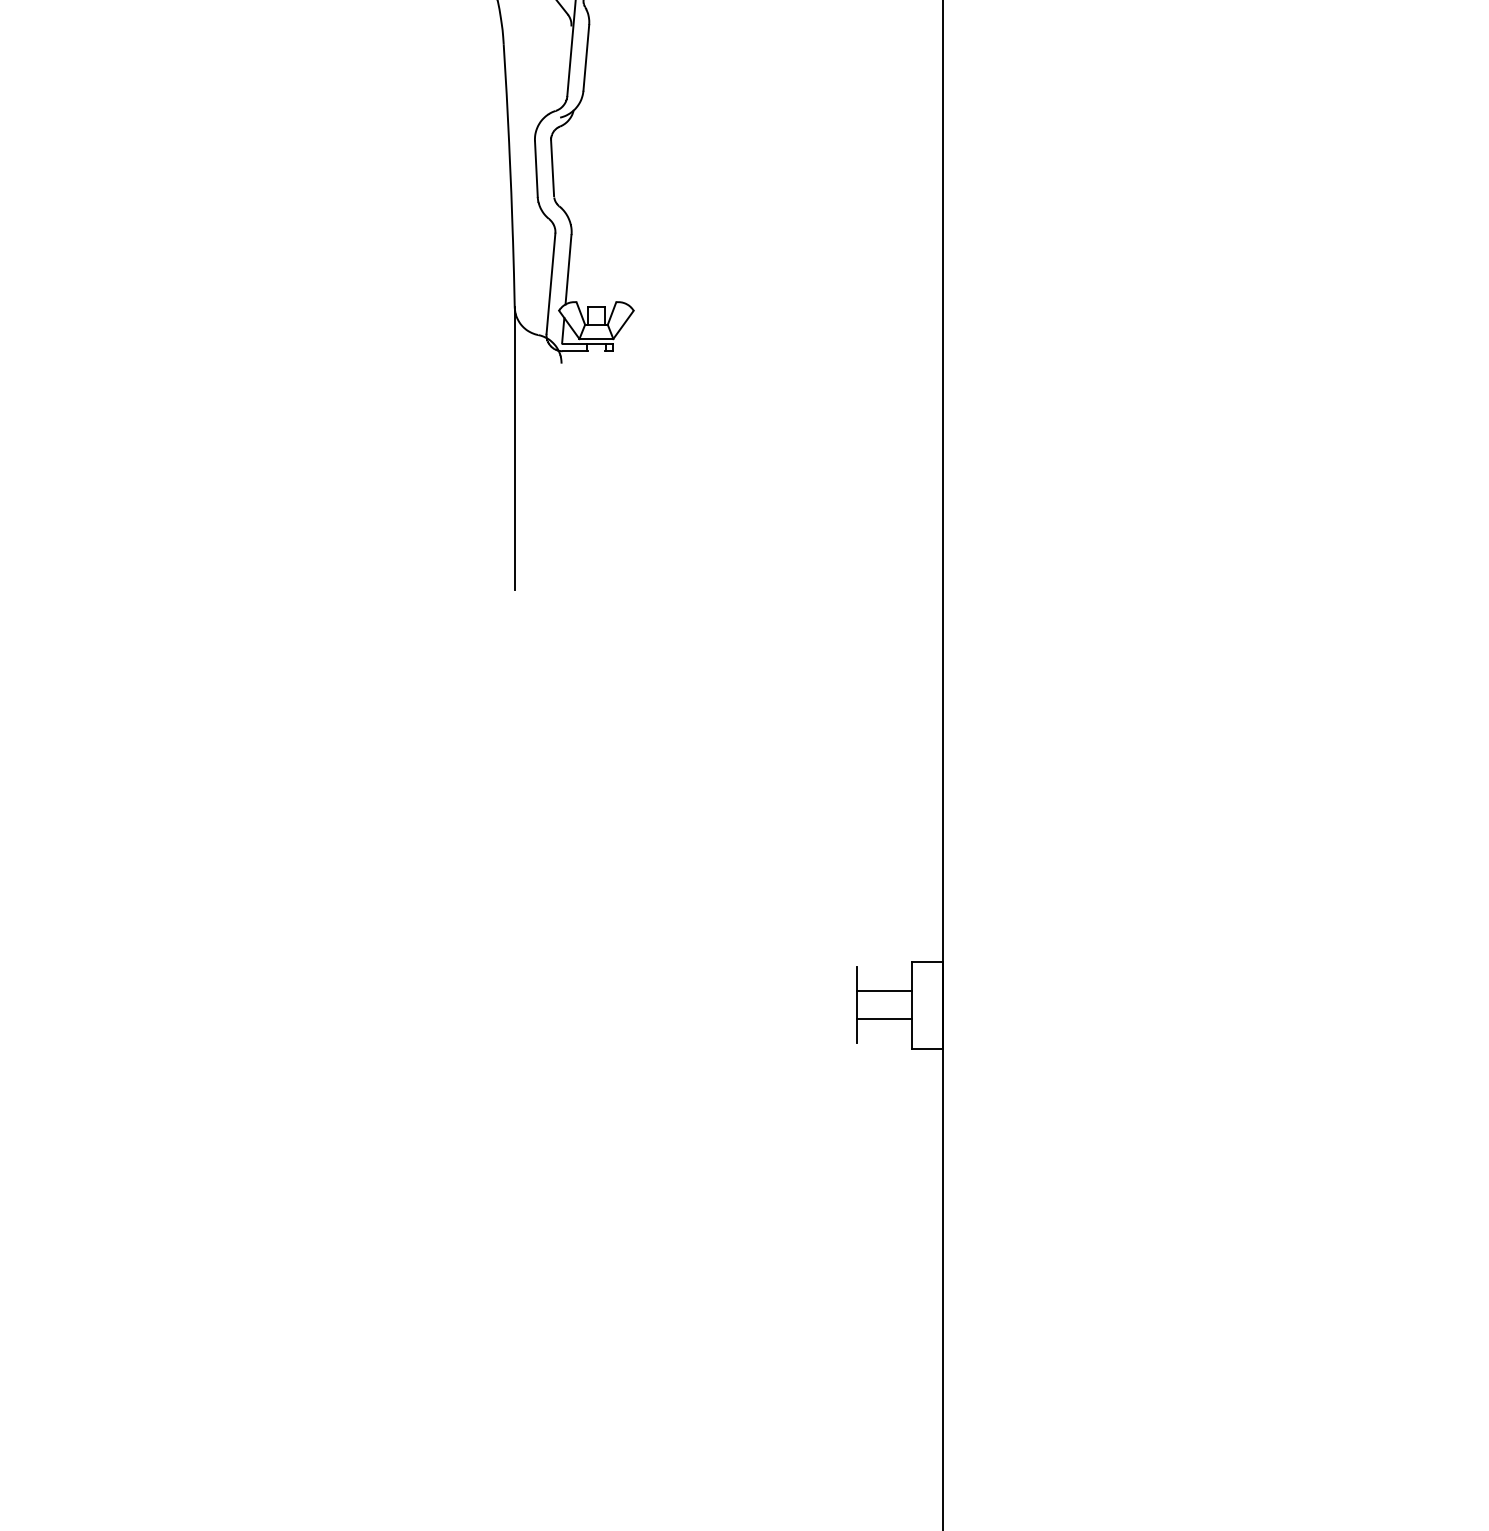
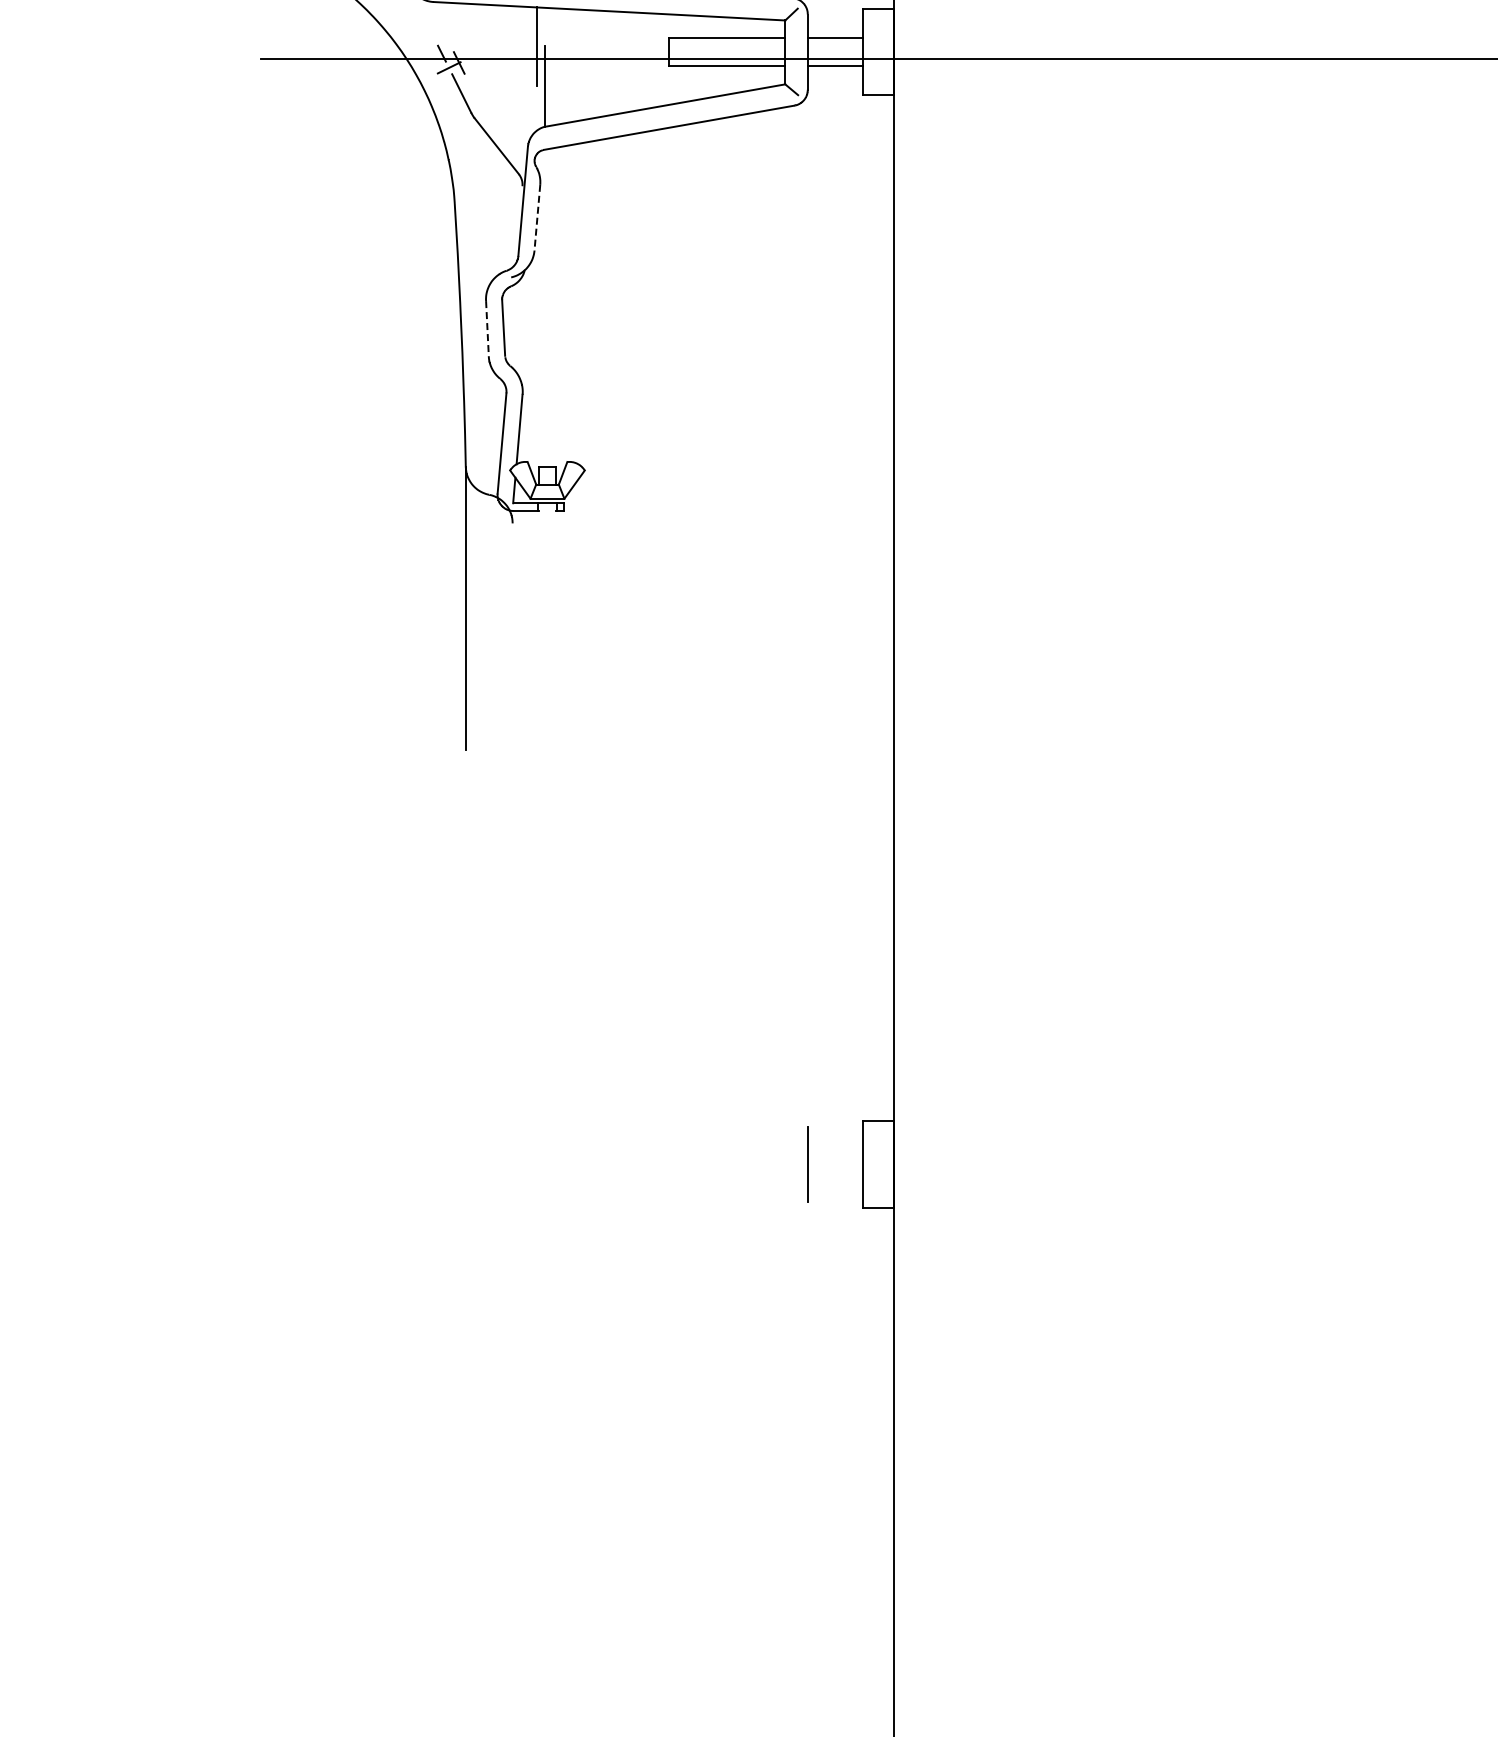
line: (586, 57) -> (537, 217), solid -> dashed
line: (536, 168) -> (487, 328), solid -> dashed
line: (884, 990) -> (835, 1150), removed
line: (884, 1019) -> (835, 1179), removed

